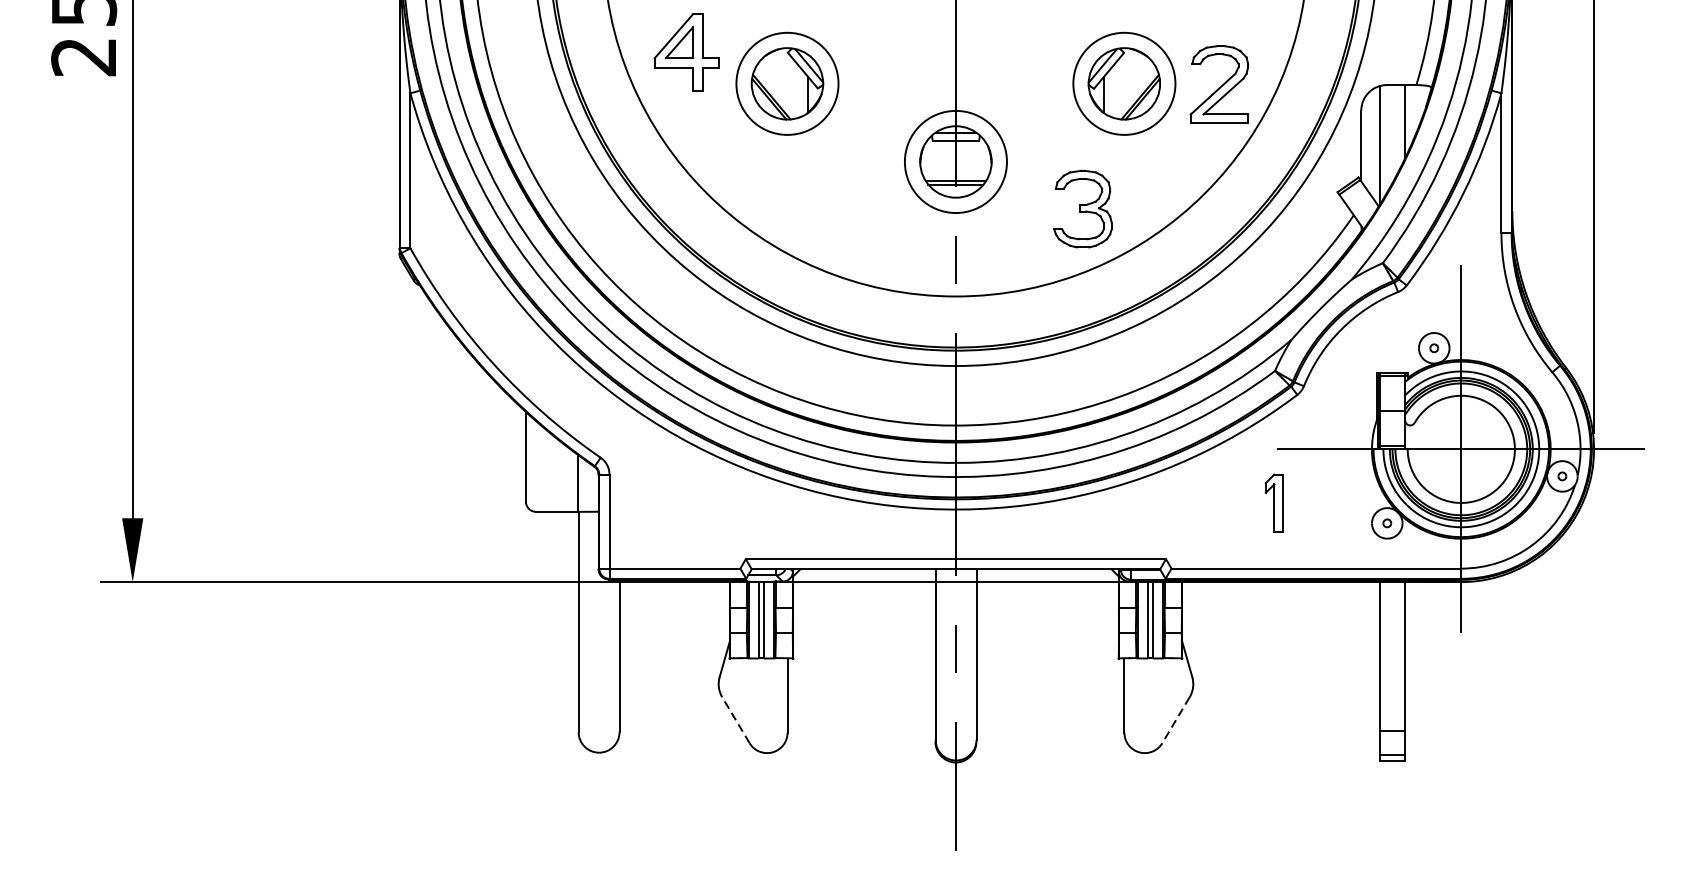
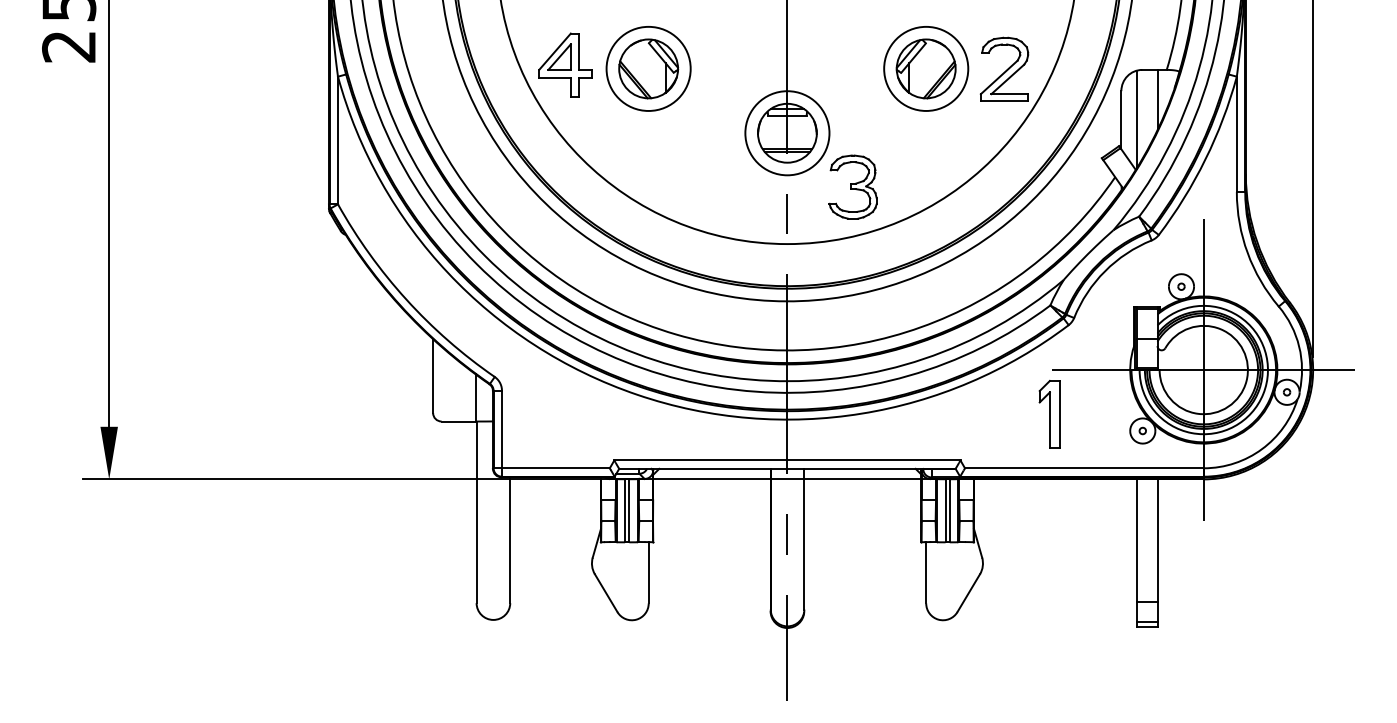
part: (686, 51) -> (565, 64), moved
part: (1082, 208) -> (852, 186), moved
part: (1274, 502) -> (1049, 413), size x1.43
line: (735, 719) -> (605, 592), dashed -> solid
line: (1175, 720) -> (968, 593), dashed -> solid

